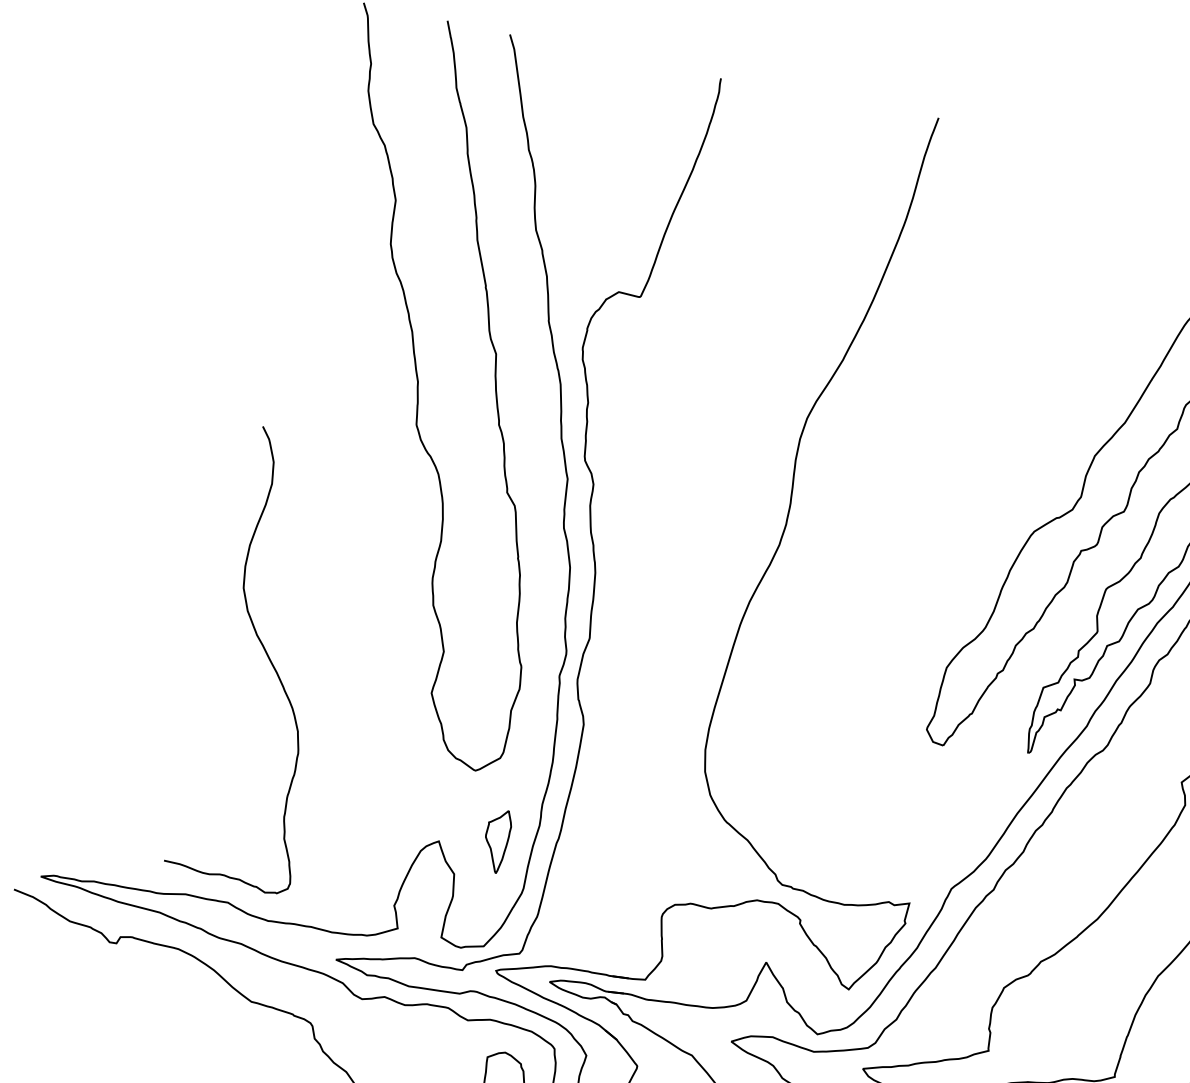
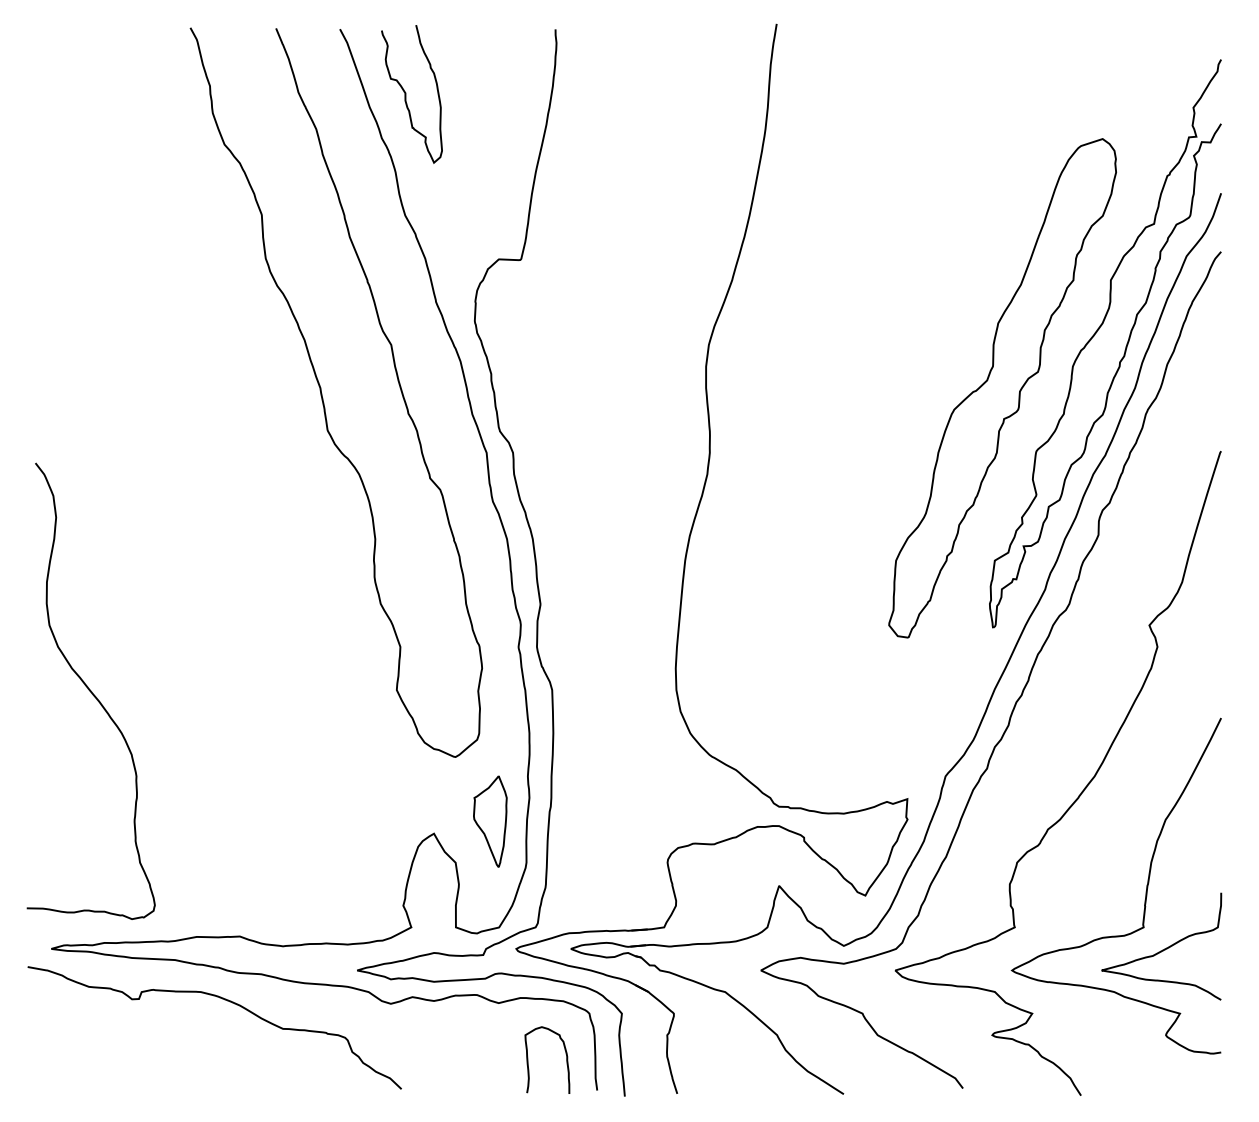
curve: (561, 111) -> (406, 94), added
curve: (270, 660) -> (90, 690), moved
part: (496, 840) -> (490, 821), size x1.43

